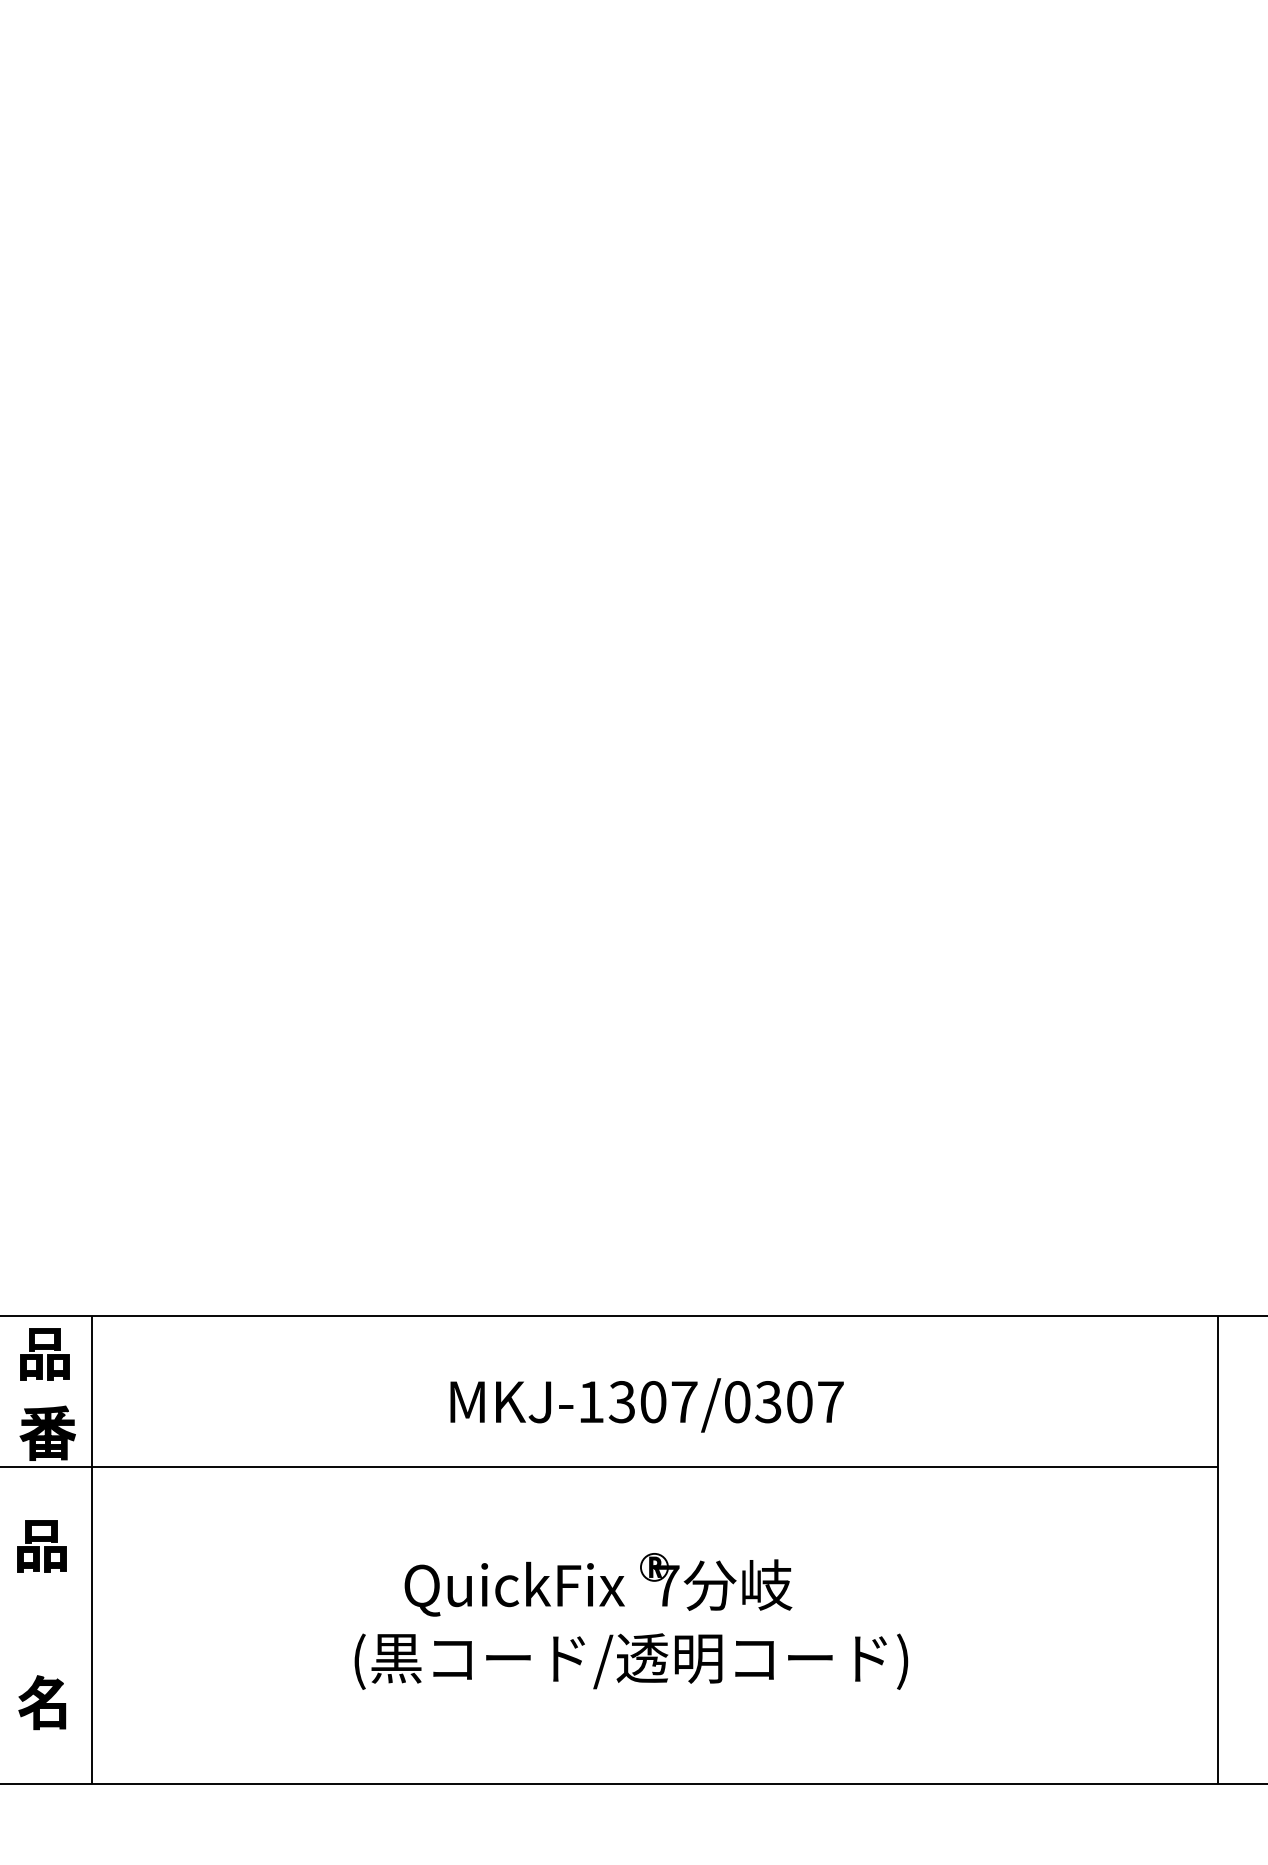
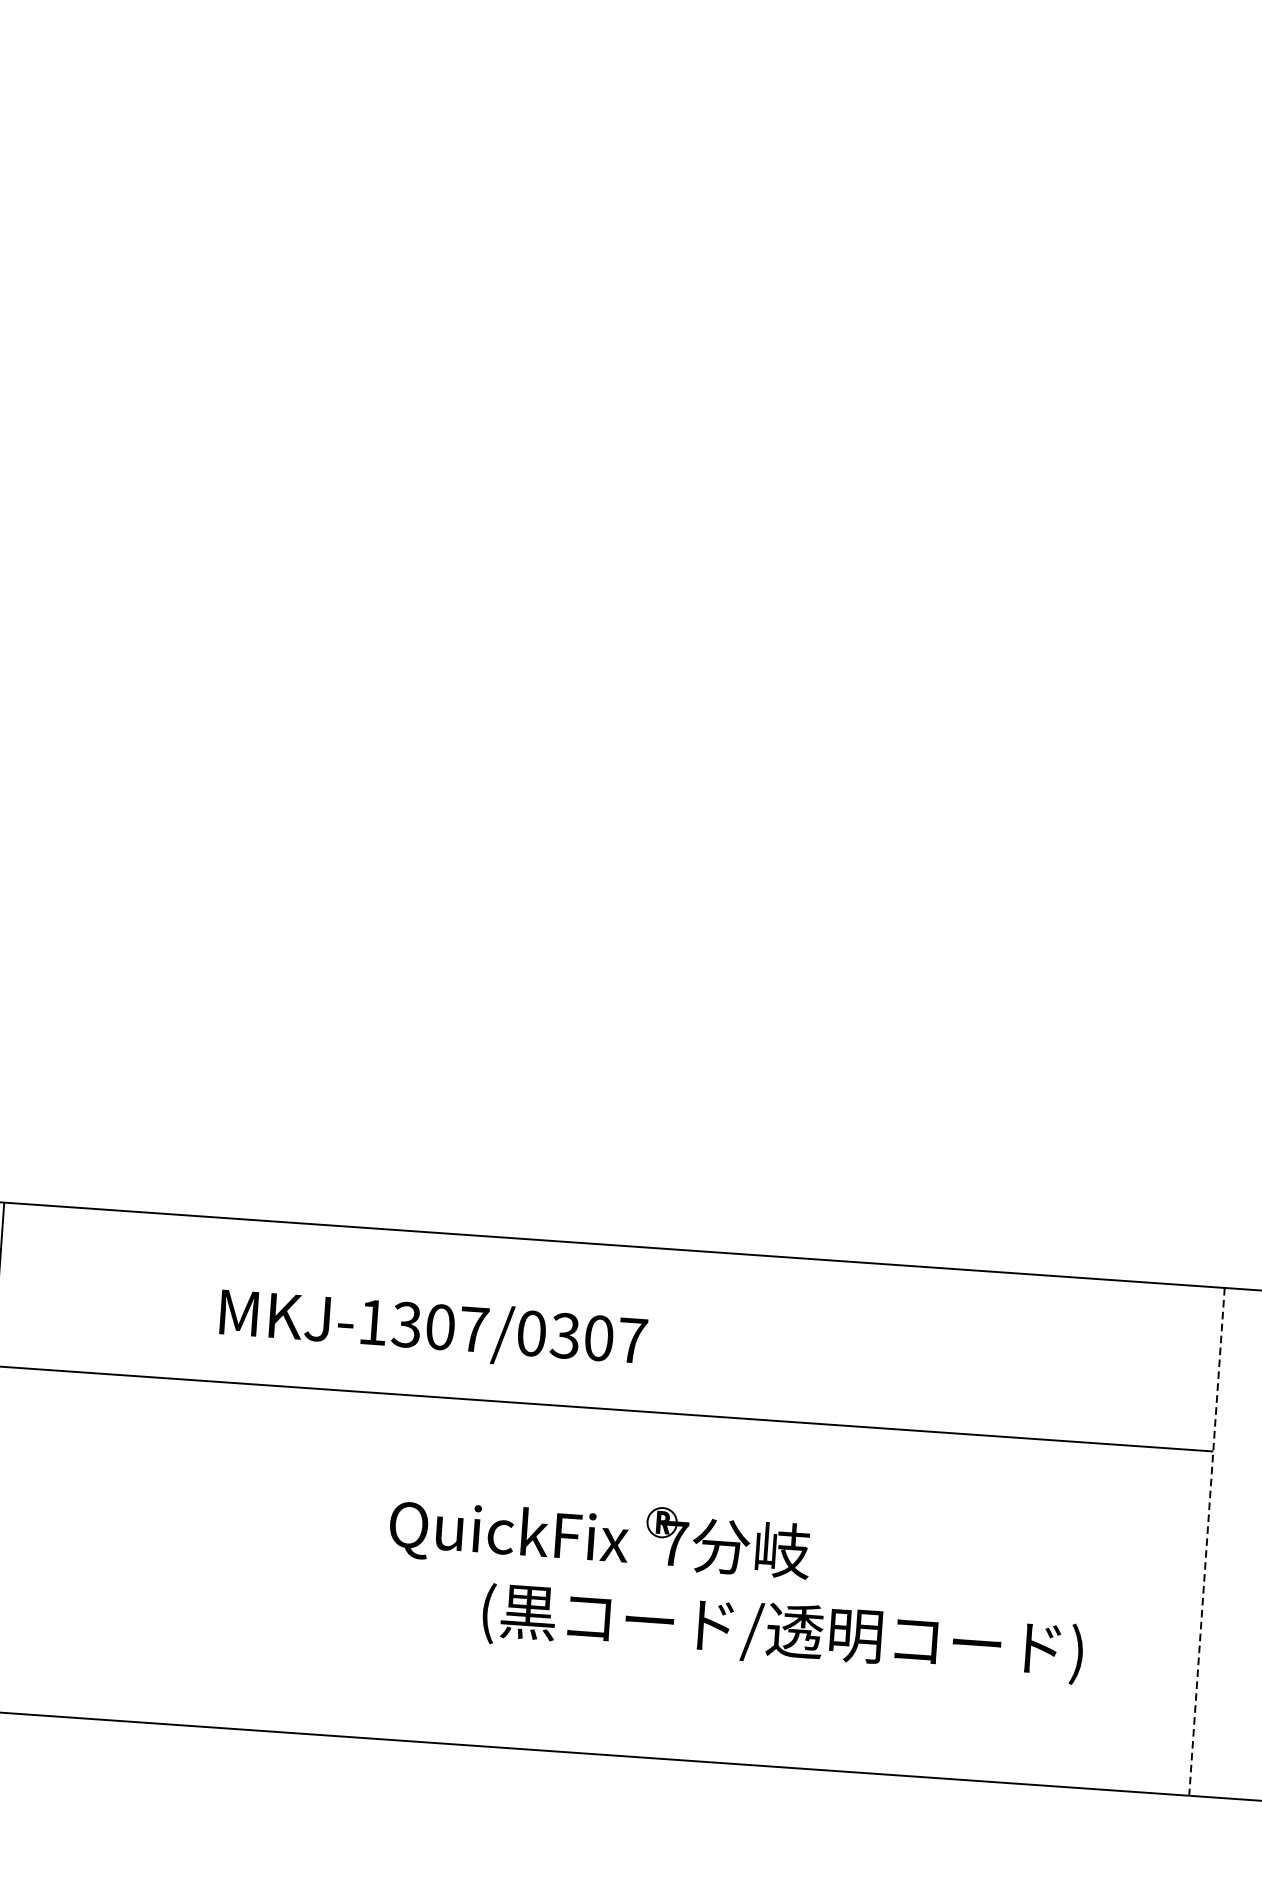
text: (646, 1405) -> (432, 1330), moved
line: (1217, 1550) -> (1206, 1542), solid -> dashed
part: (598, 1584) -> (600, 1536), moved
text: (631, 1661) -> (782, 1633), moved

